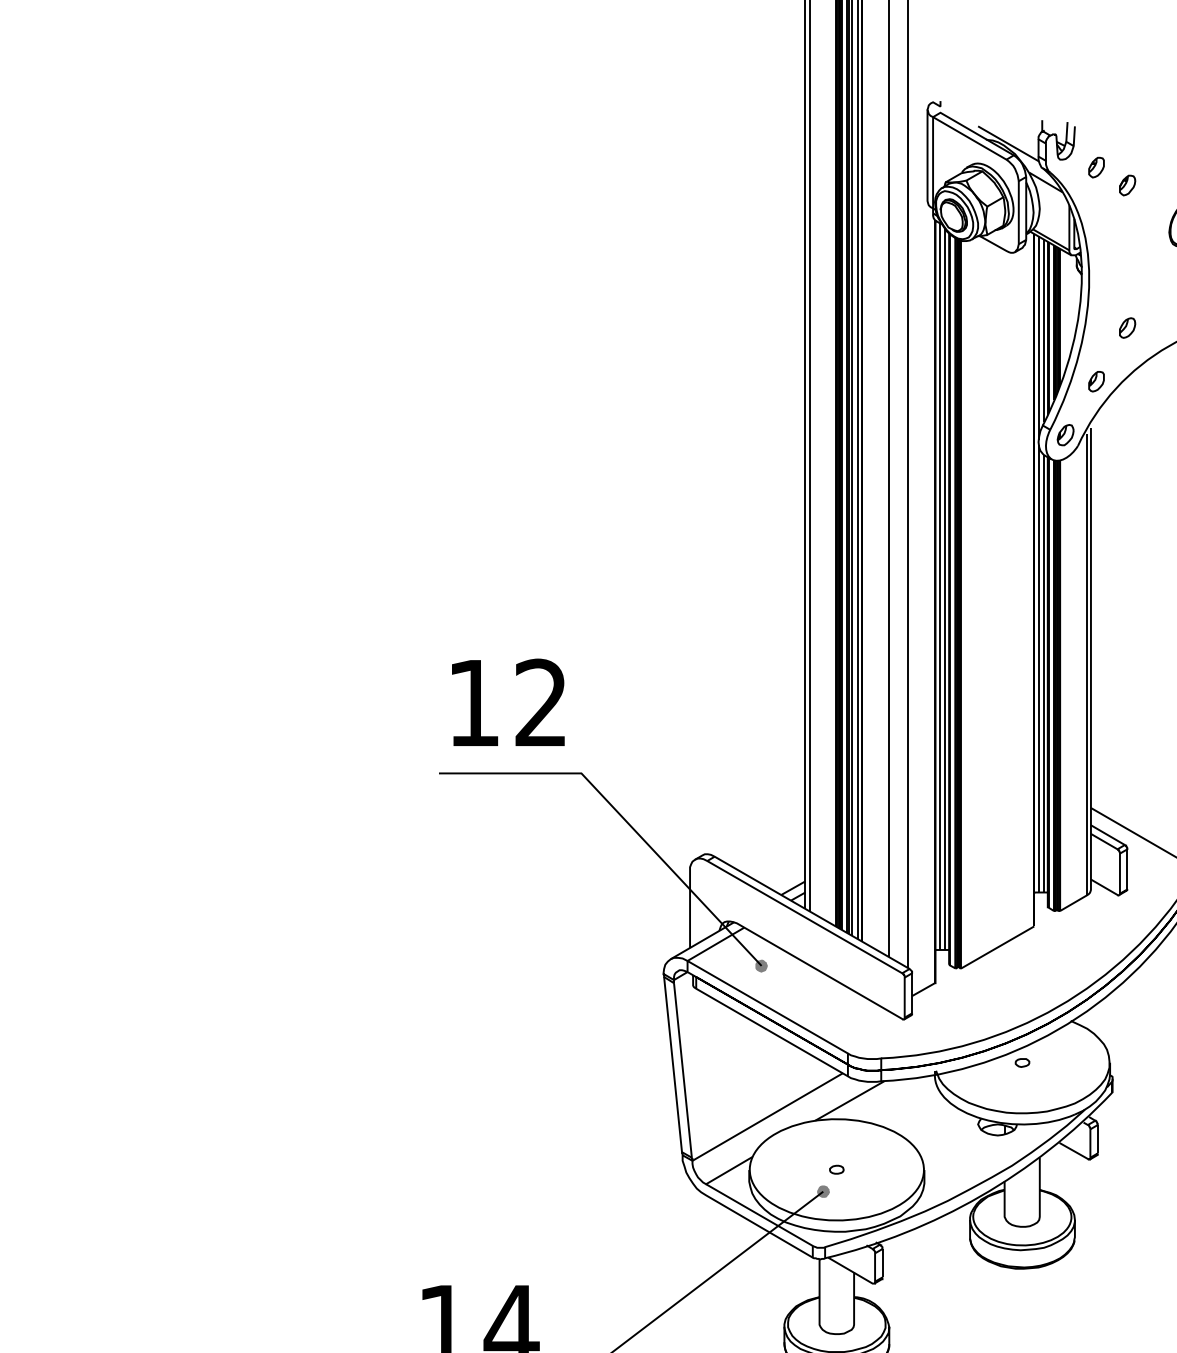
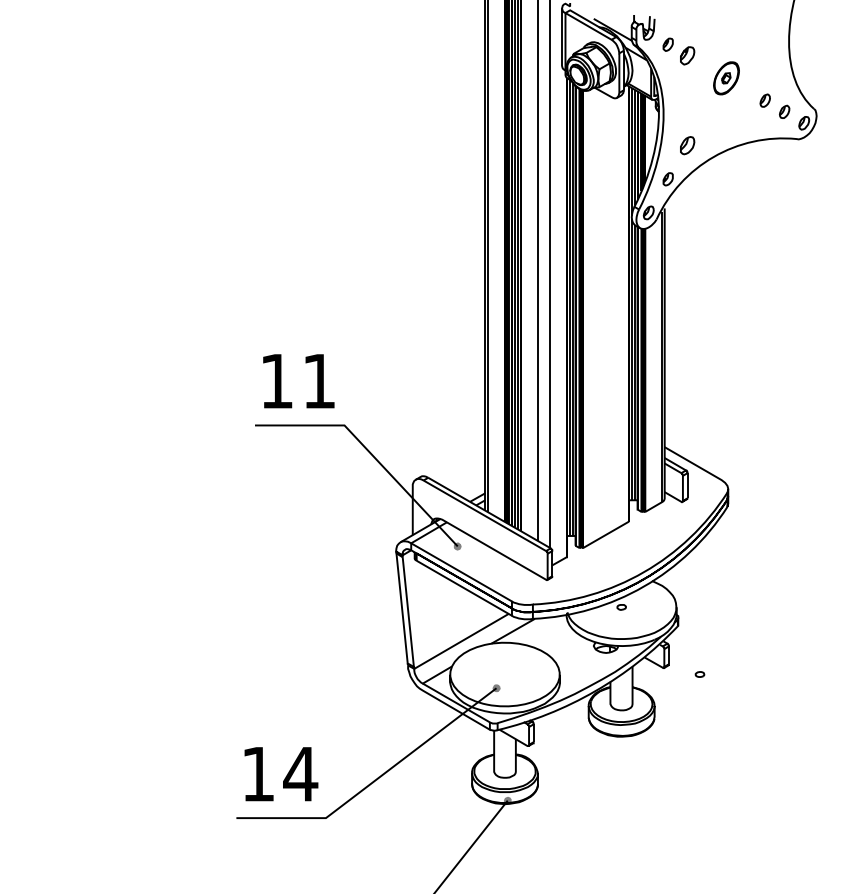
part: (1127, 186) -> (687, 56), size x1.4
part: (1127, 327) -> (687, 145), size x1.4
text: (540, 701) -> (318, 380), 12 -> 11
part: (836, 1169) -> (699, 674), moved

